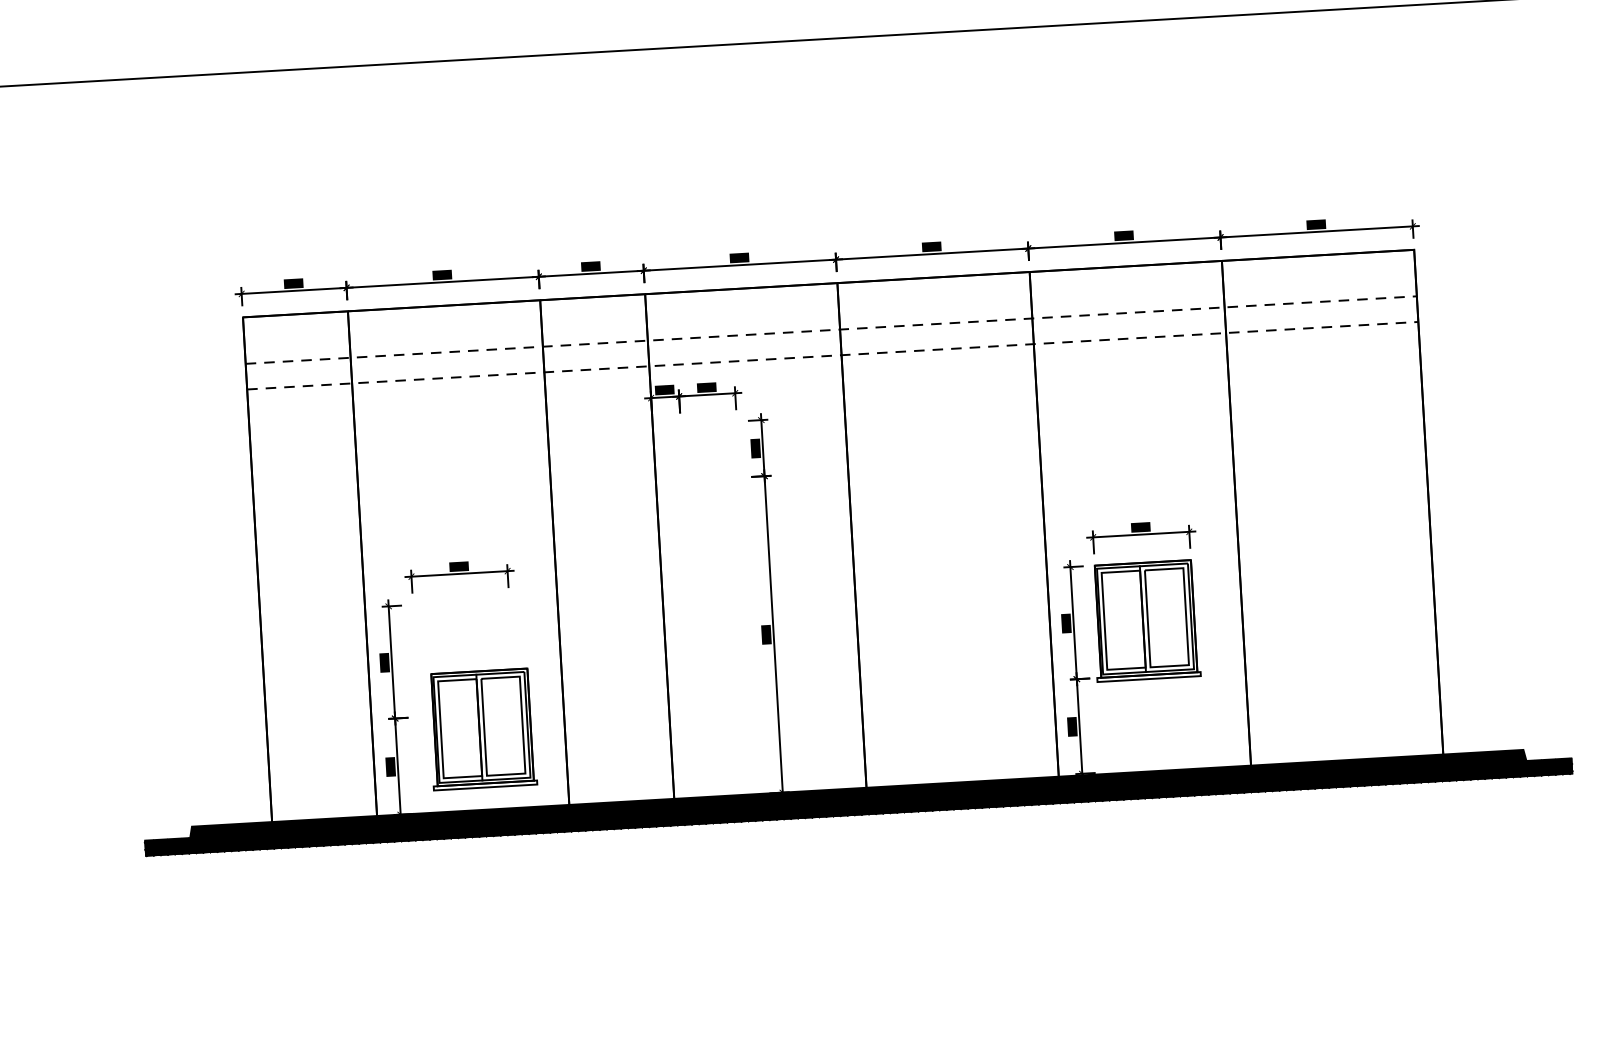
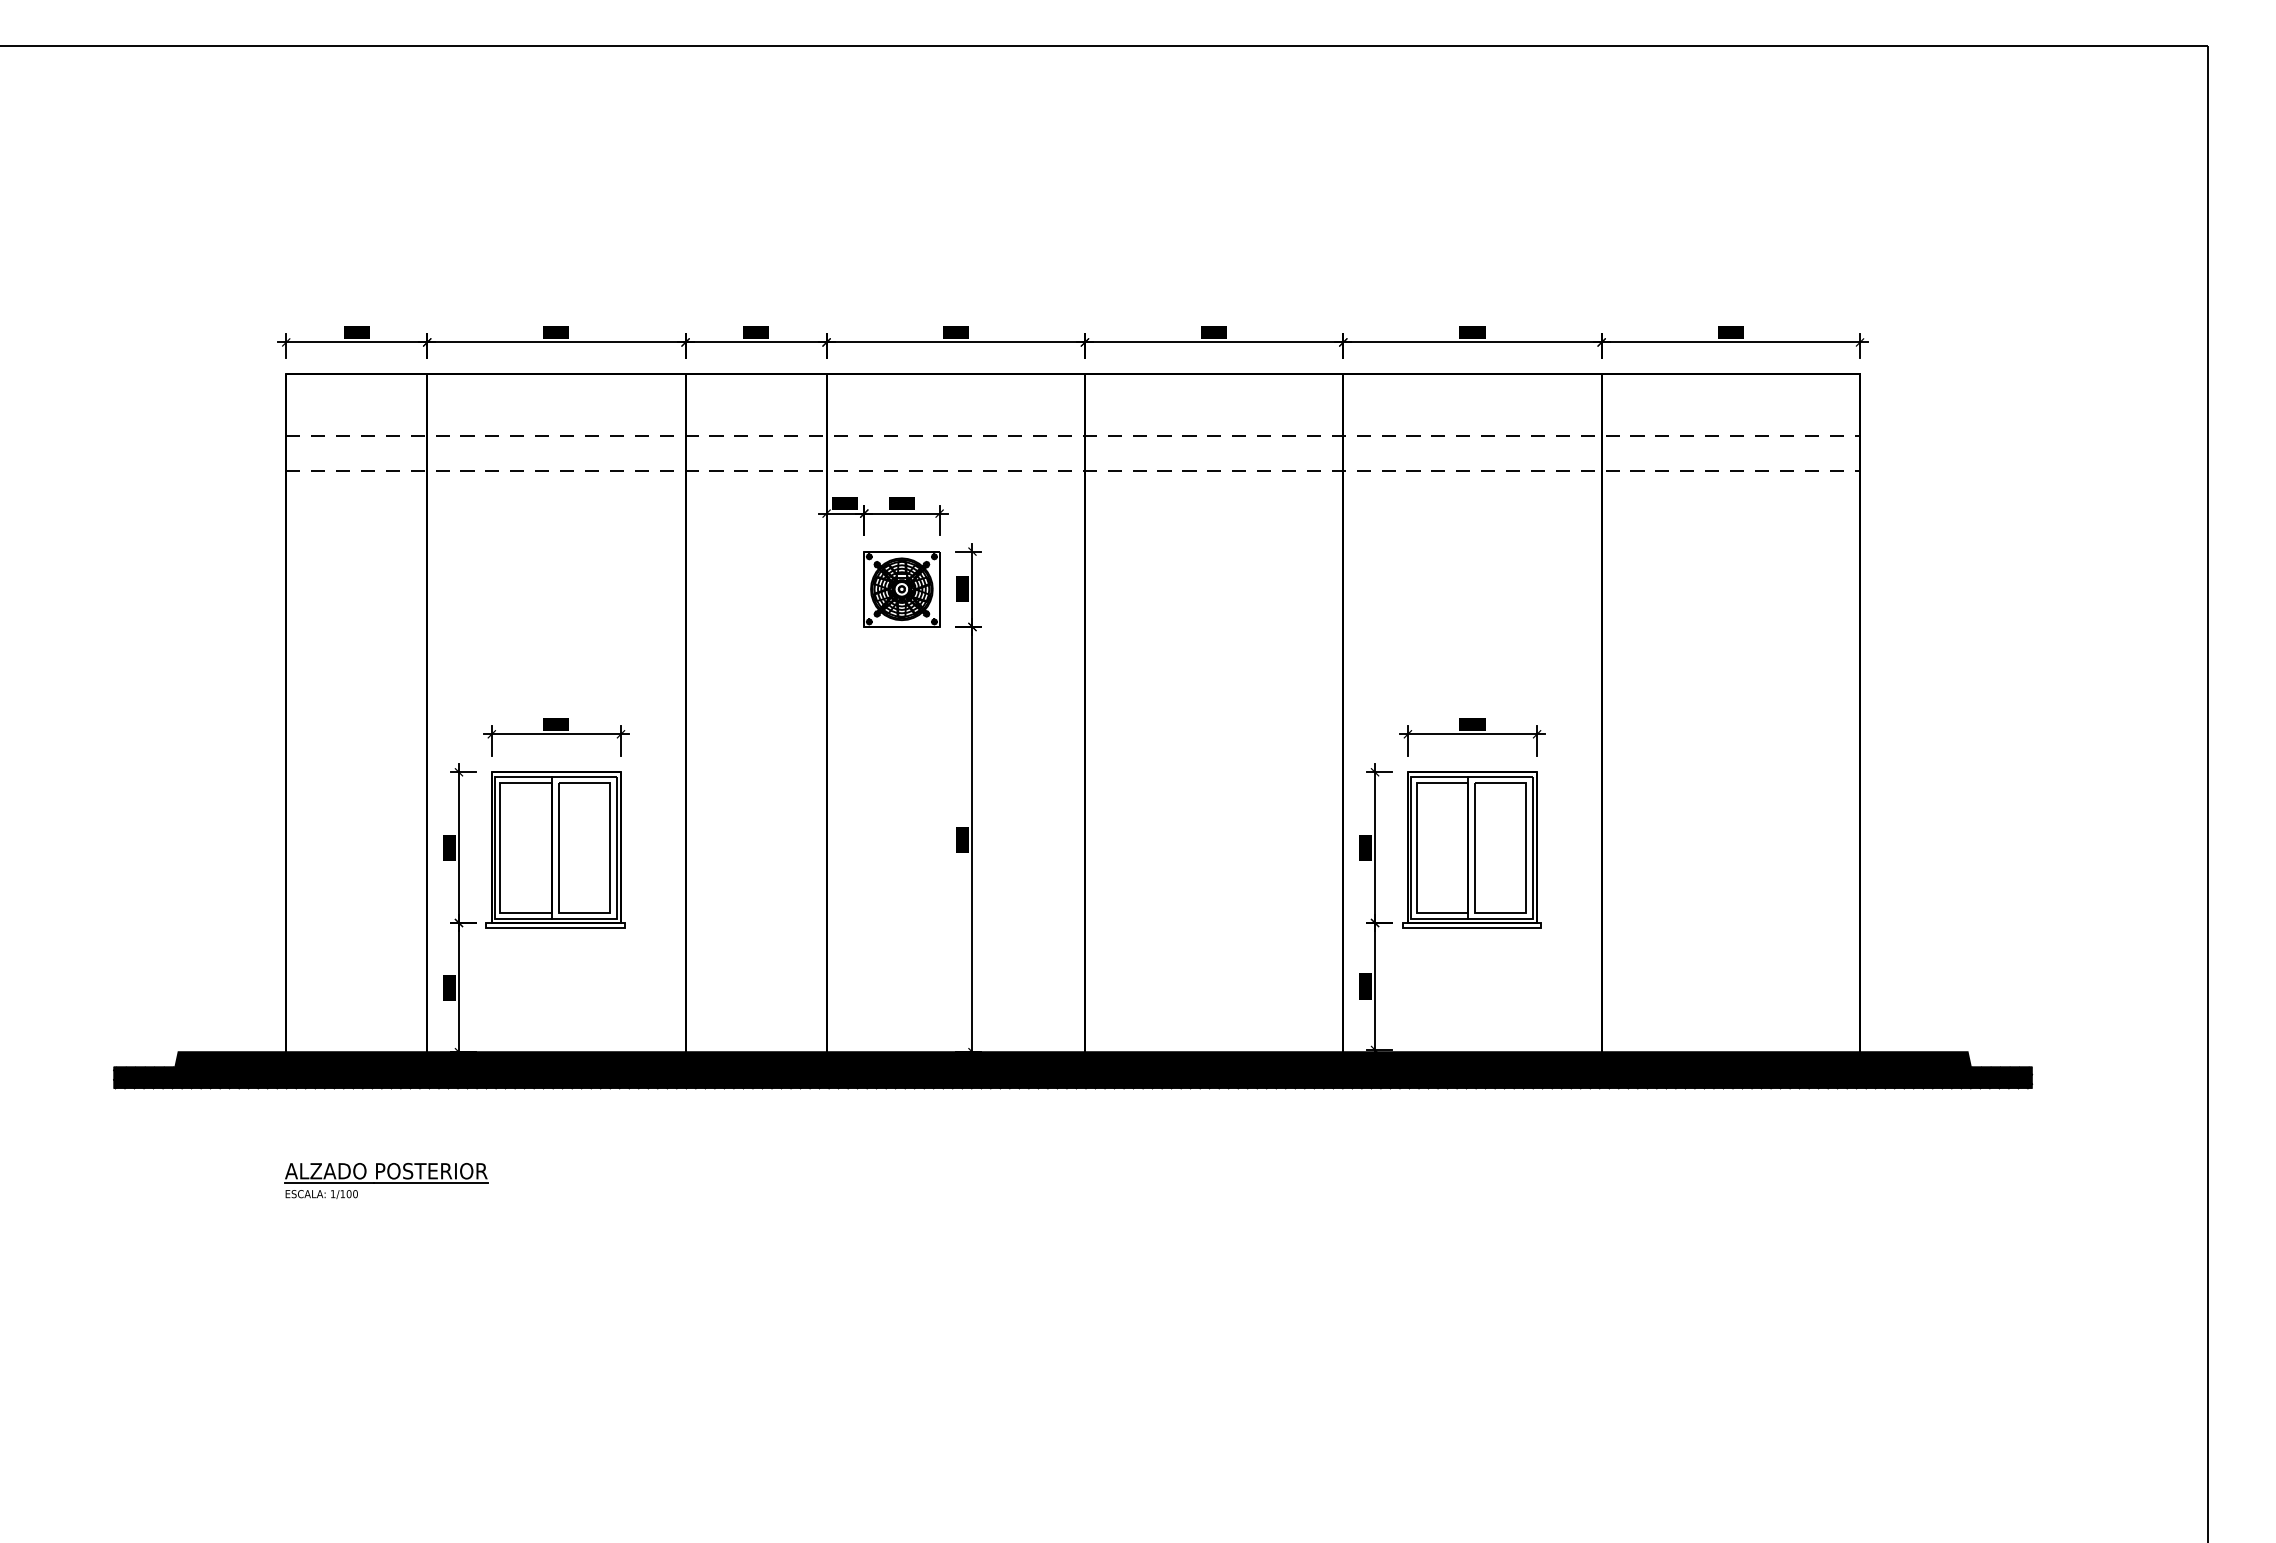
part: (710, 451) -> (901, 589), added
part: (481, 728) -> (555, 849), moved
part: (352, 914) -> (386, 1181), added

